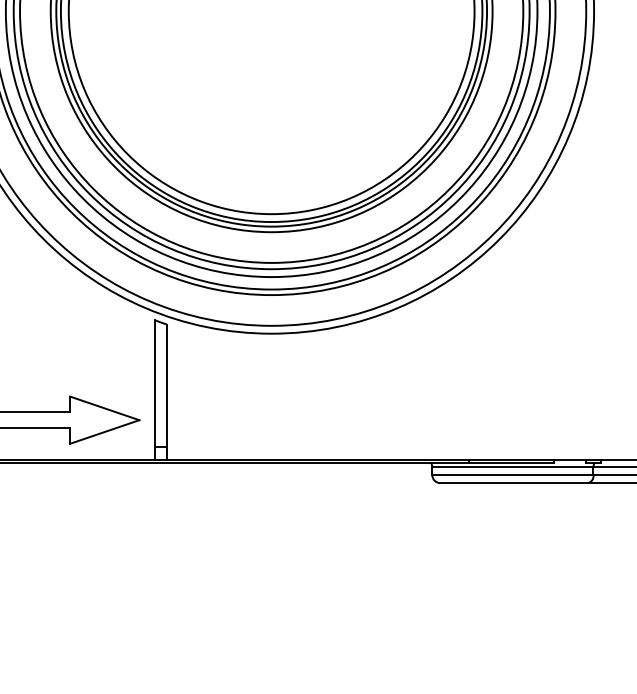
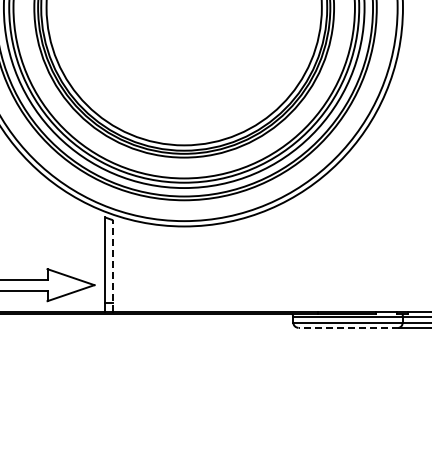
line: (167, 392) -> (113, 266), solid -> dashed
line: (513, 482) -> (348, 327), solid -> dashed

